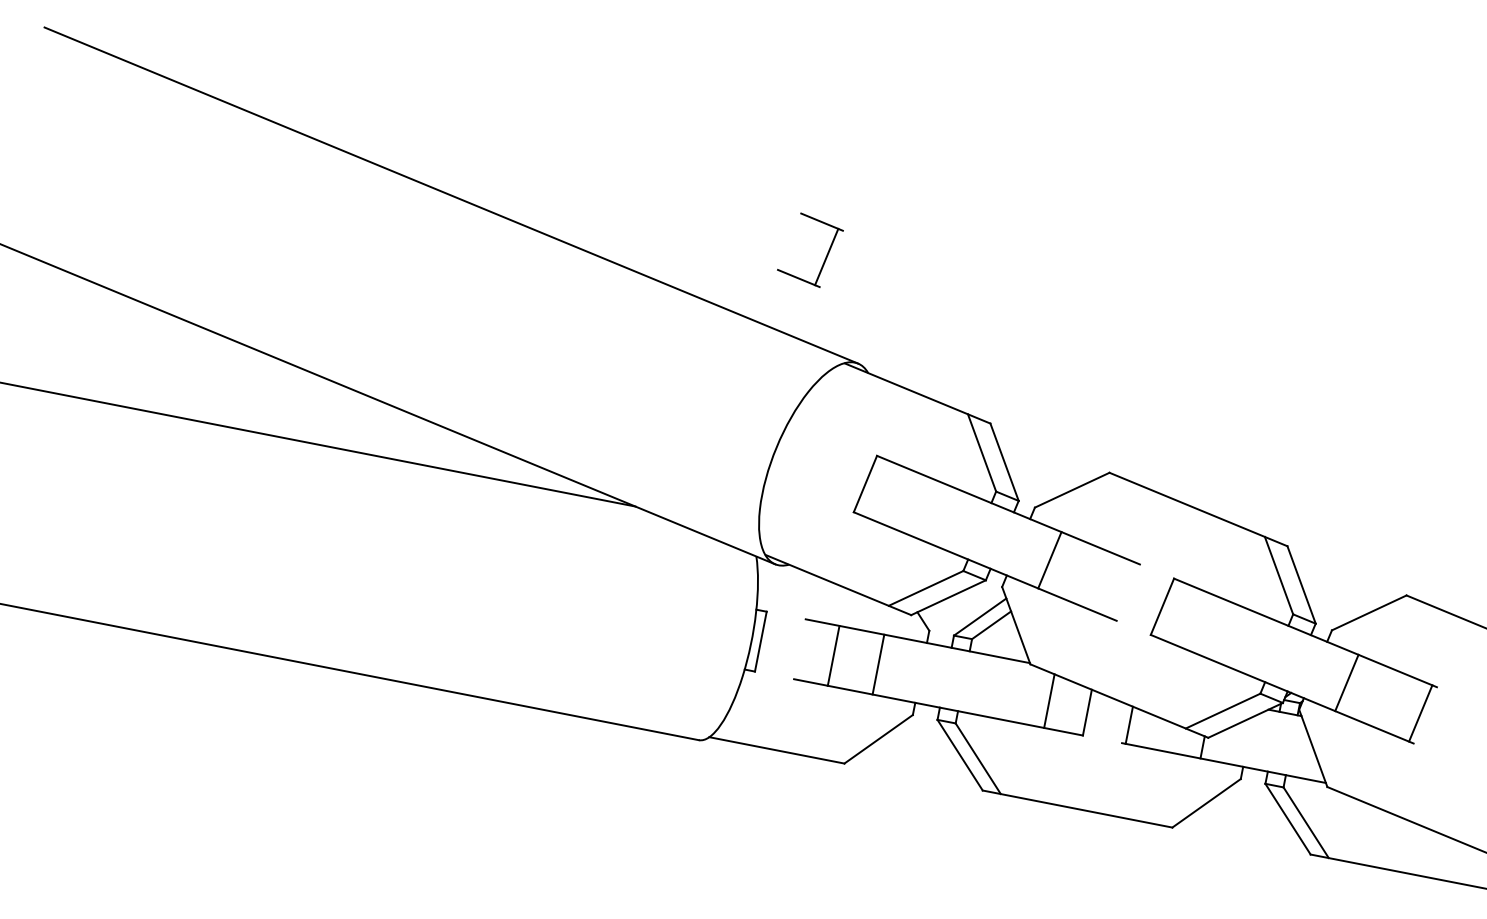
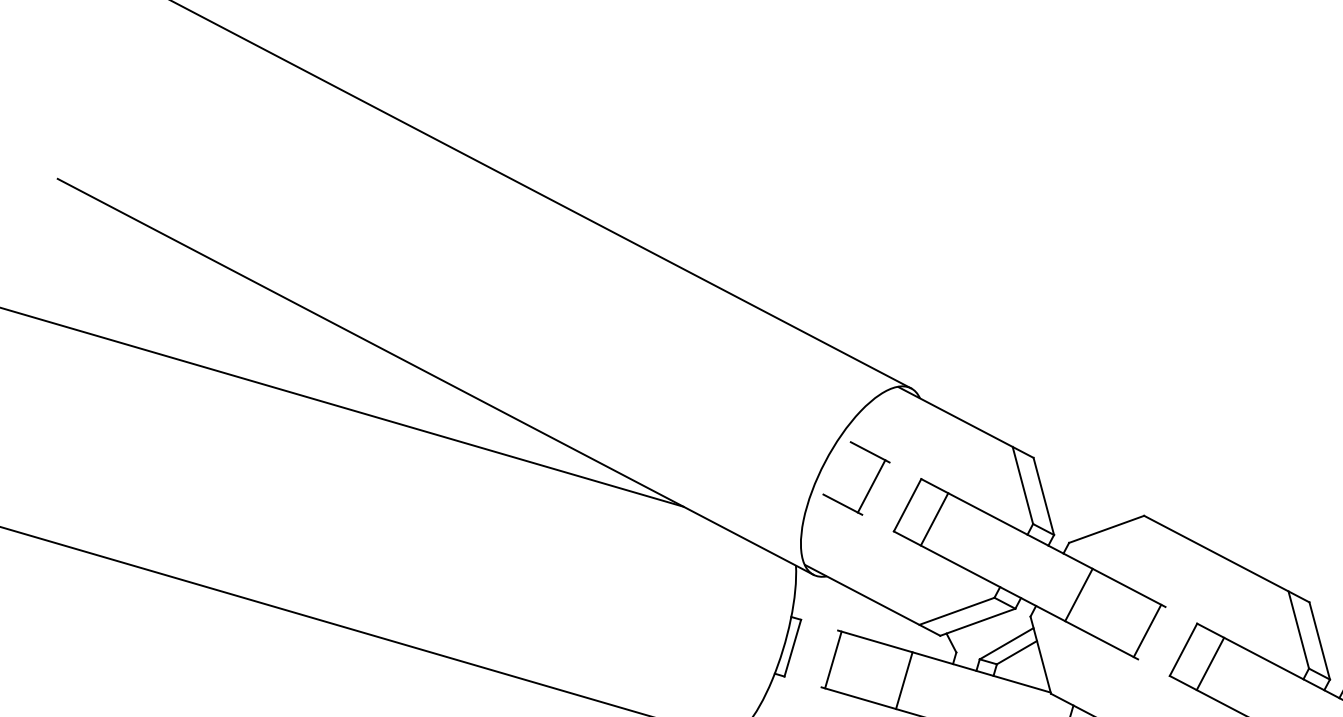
part: (825, 256) -> (870, 485), moved
line: (894, 495) -> (934, 518), added
line: (1123, 590) -> (1147, 630), added
line: (1191, 618) -> (1210, 663), added
line: (833, 655) -> (833, 659), moved

